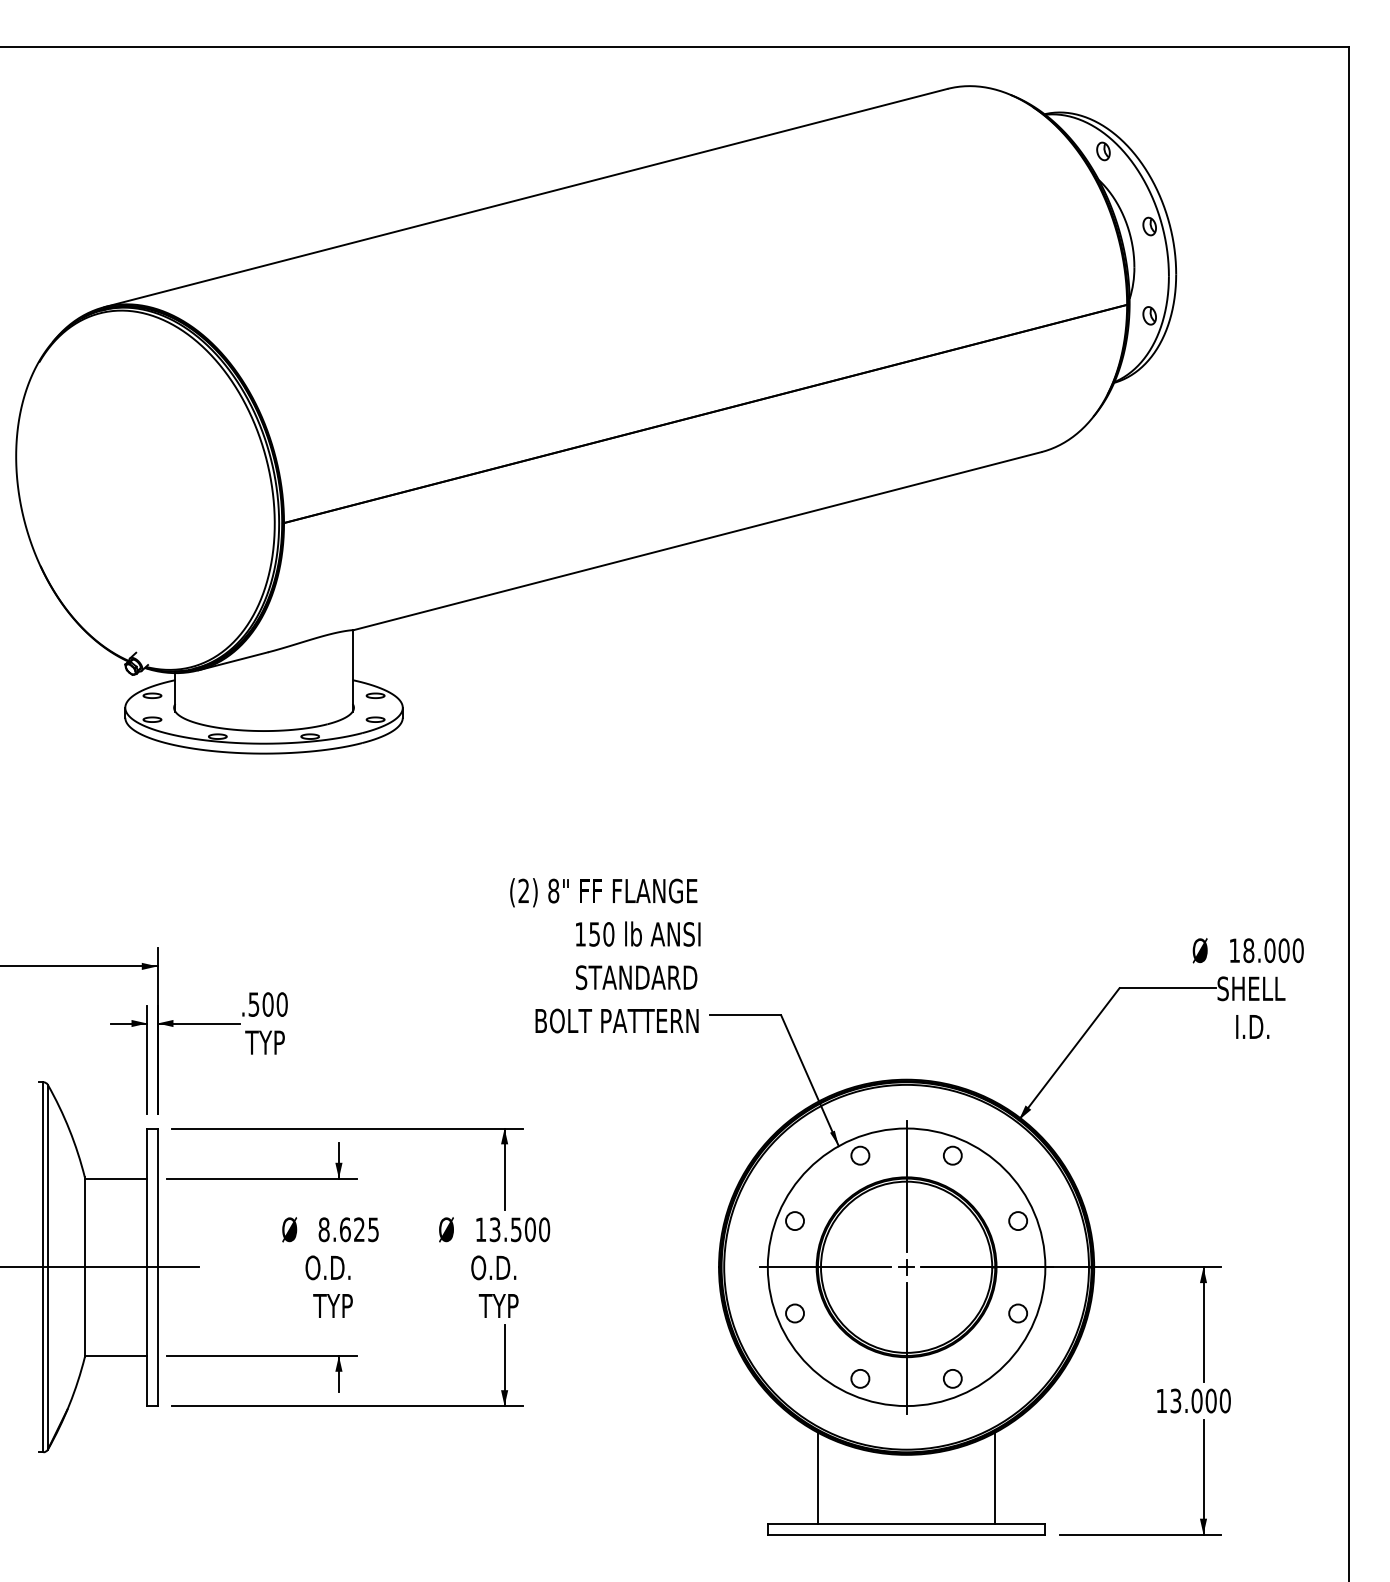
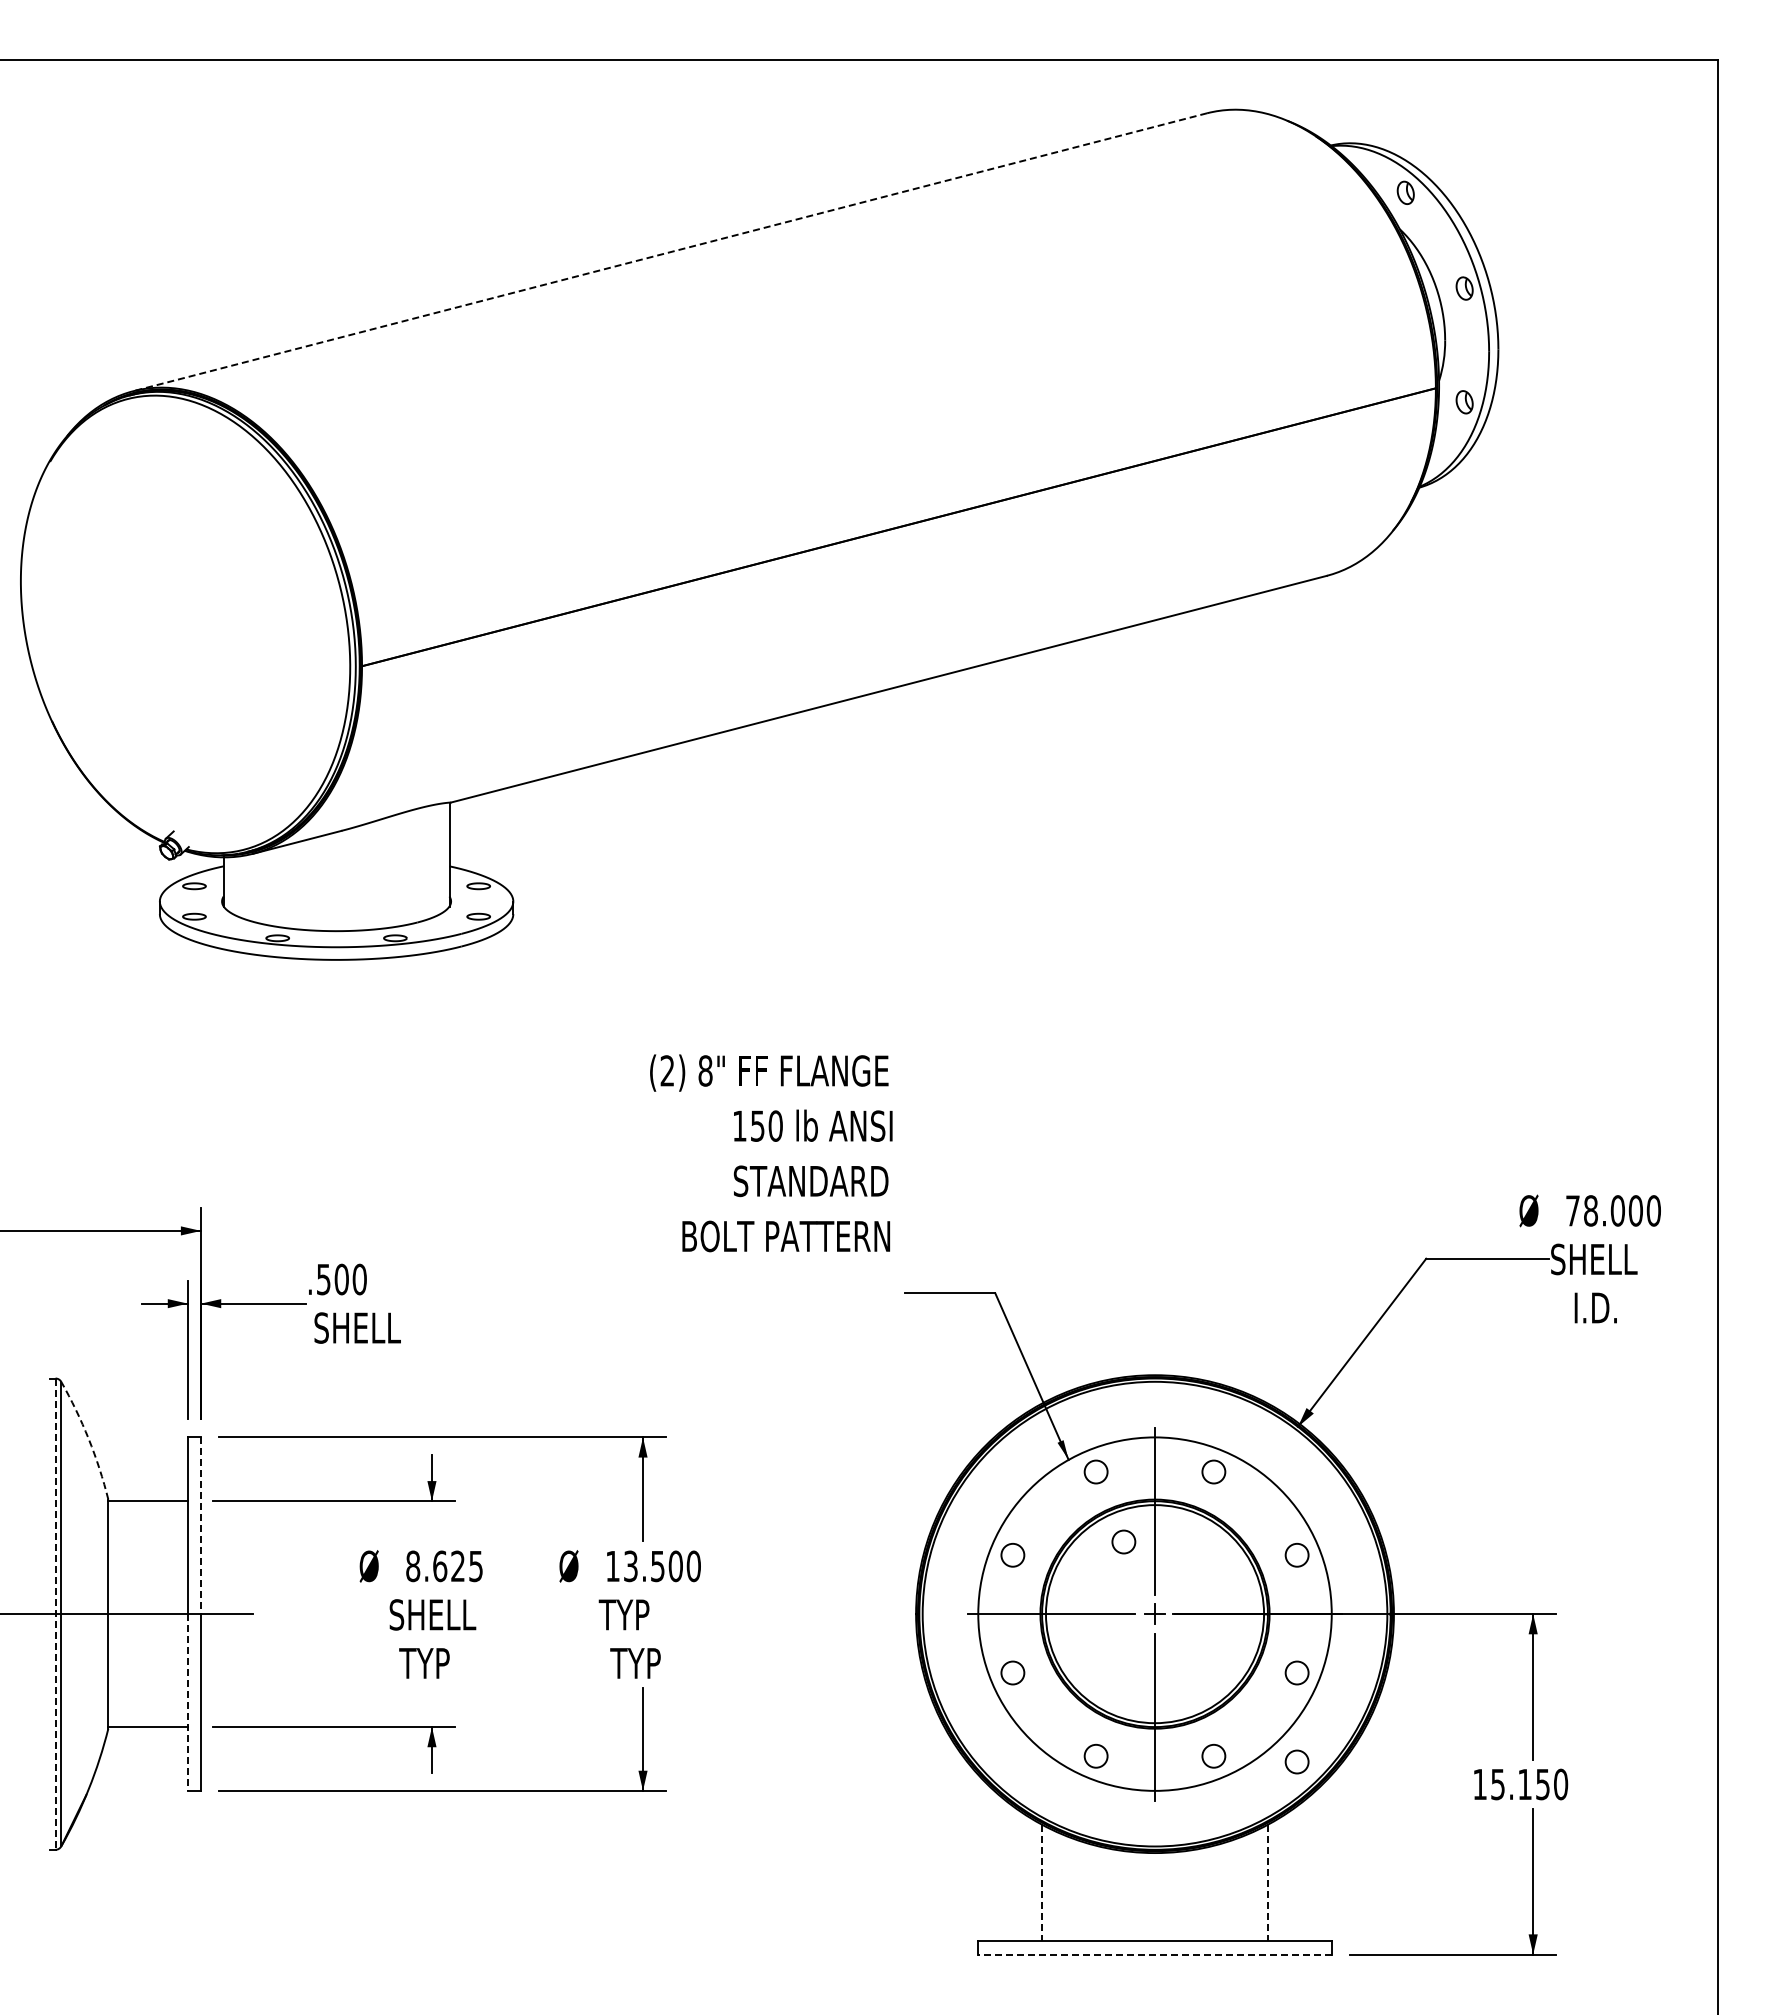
line: (526, 198) -> (670, 252), solid -> dashed
text: (1234, 950) -> (1572, 1210), 18.000 -> 78.000
text: (605, 955) -> (771, 1153), moved
text: (279, 1042) -> (356, 1327), TYP -> SHELL
arc: (69, 1130) -> (88, 1439), solid -> dashed
line: (157, 1198) -> (201, 1526), solid -> dashed
circle: (881, 1210) -> (1123, 1541), added
line: (43, 1267) -> (55, 1614), solid -> dashed
text: (339, 1267) -> (432, 1614), O.D. -> SHELL
text: (492, 1267) -> (627, 1614), O.D. -> TYP
line: (147, 1337) -> (187, 1703), solid -> dashed
circle: (1017, 1382) -> (1296, 1761), added
text: (1193, 1401) -> (1520, 1784), 13.000 -> 15.150
line: (818, 1478) -> (1042, 1883), solid -> dashed
line: (994, 1478) -> (1267, 1883), solid -> dashed
line: (906, 1534) -> (1155, 1954), solid -> dashed

